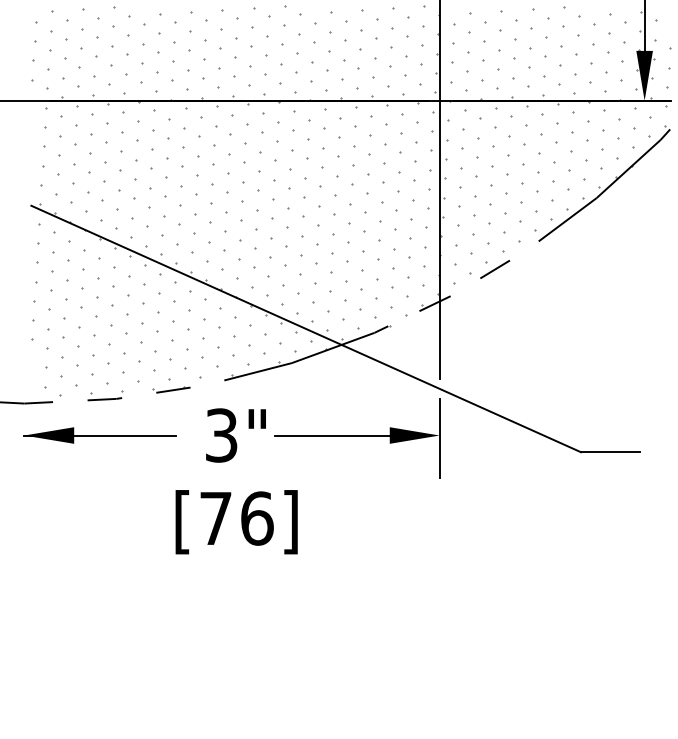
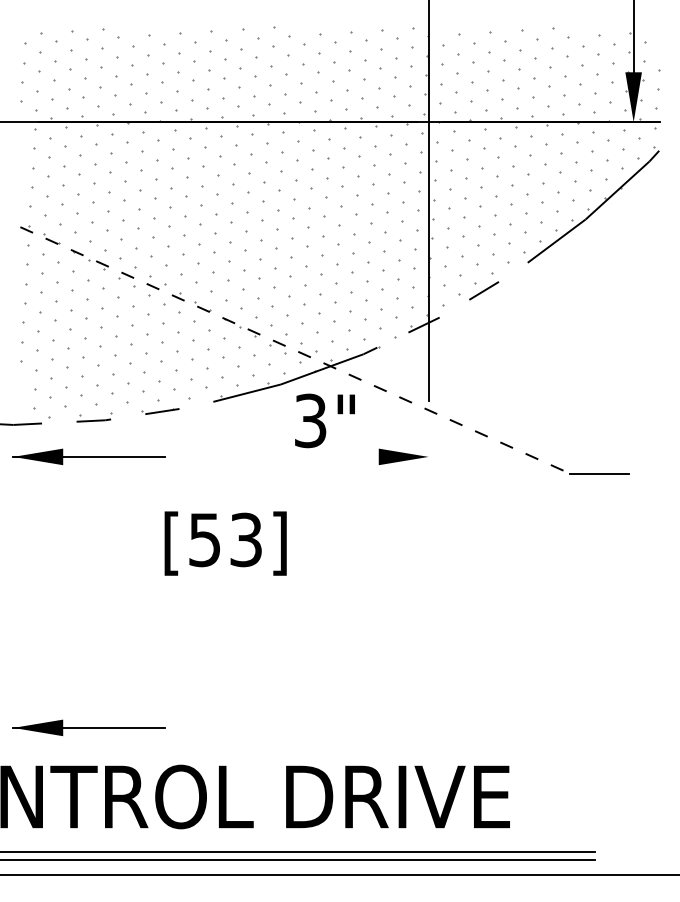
line: (306, 329) -> (295, 350), solid -> dashed
text: (235, 435) -> (324, 420), moved
line: (332, 435) -> (321, 456), removed
line: (439, 438) -> (428, 459), removed
text: (236, 518) -> (225, 539), [76] -> [53]
part: (99, 706) -> (88, 727), added

